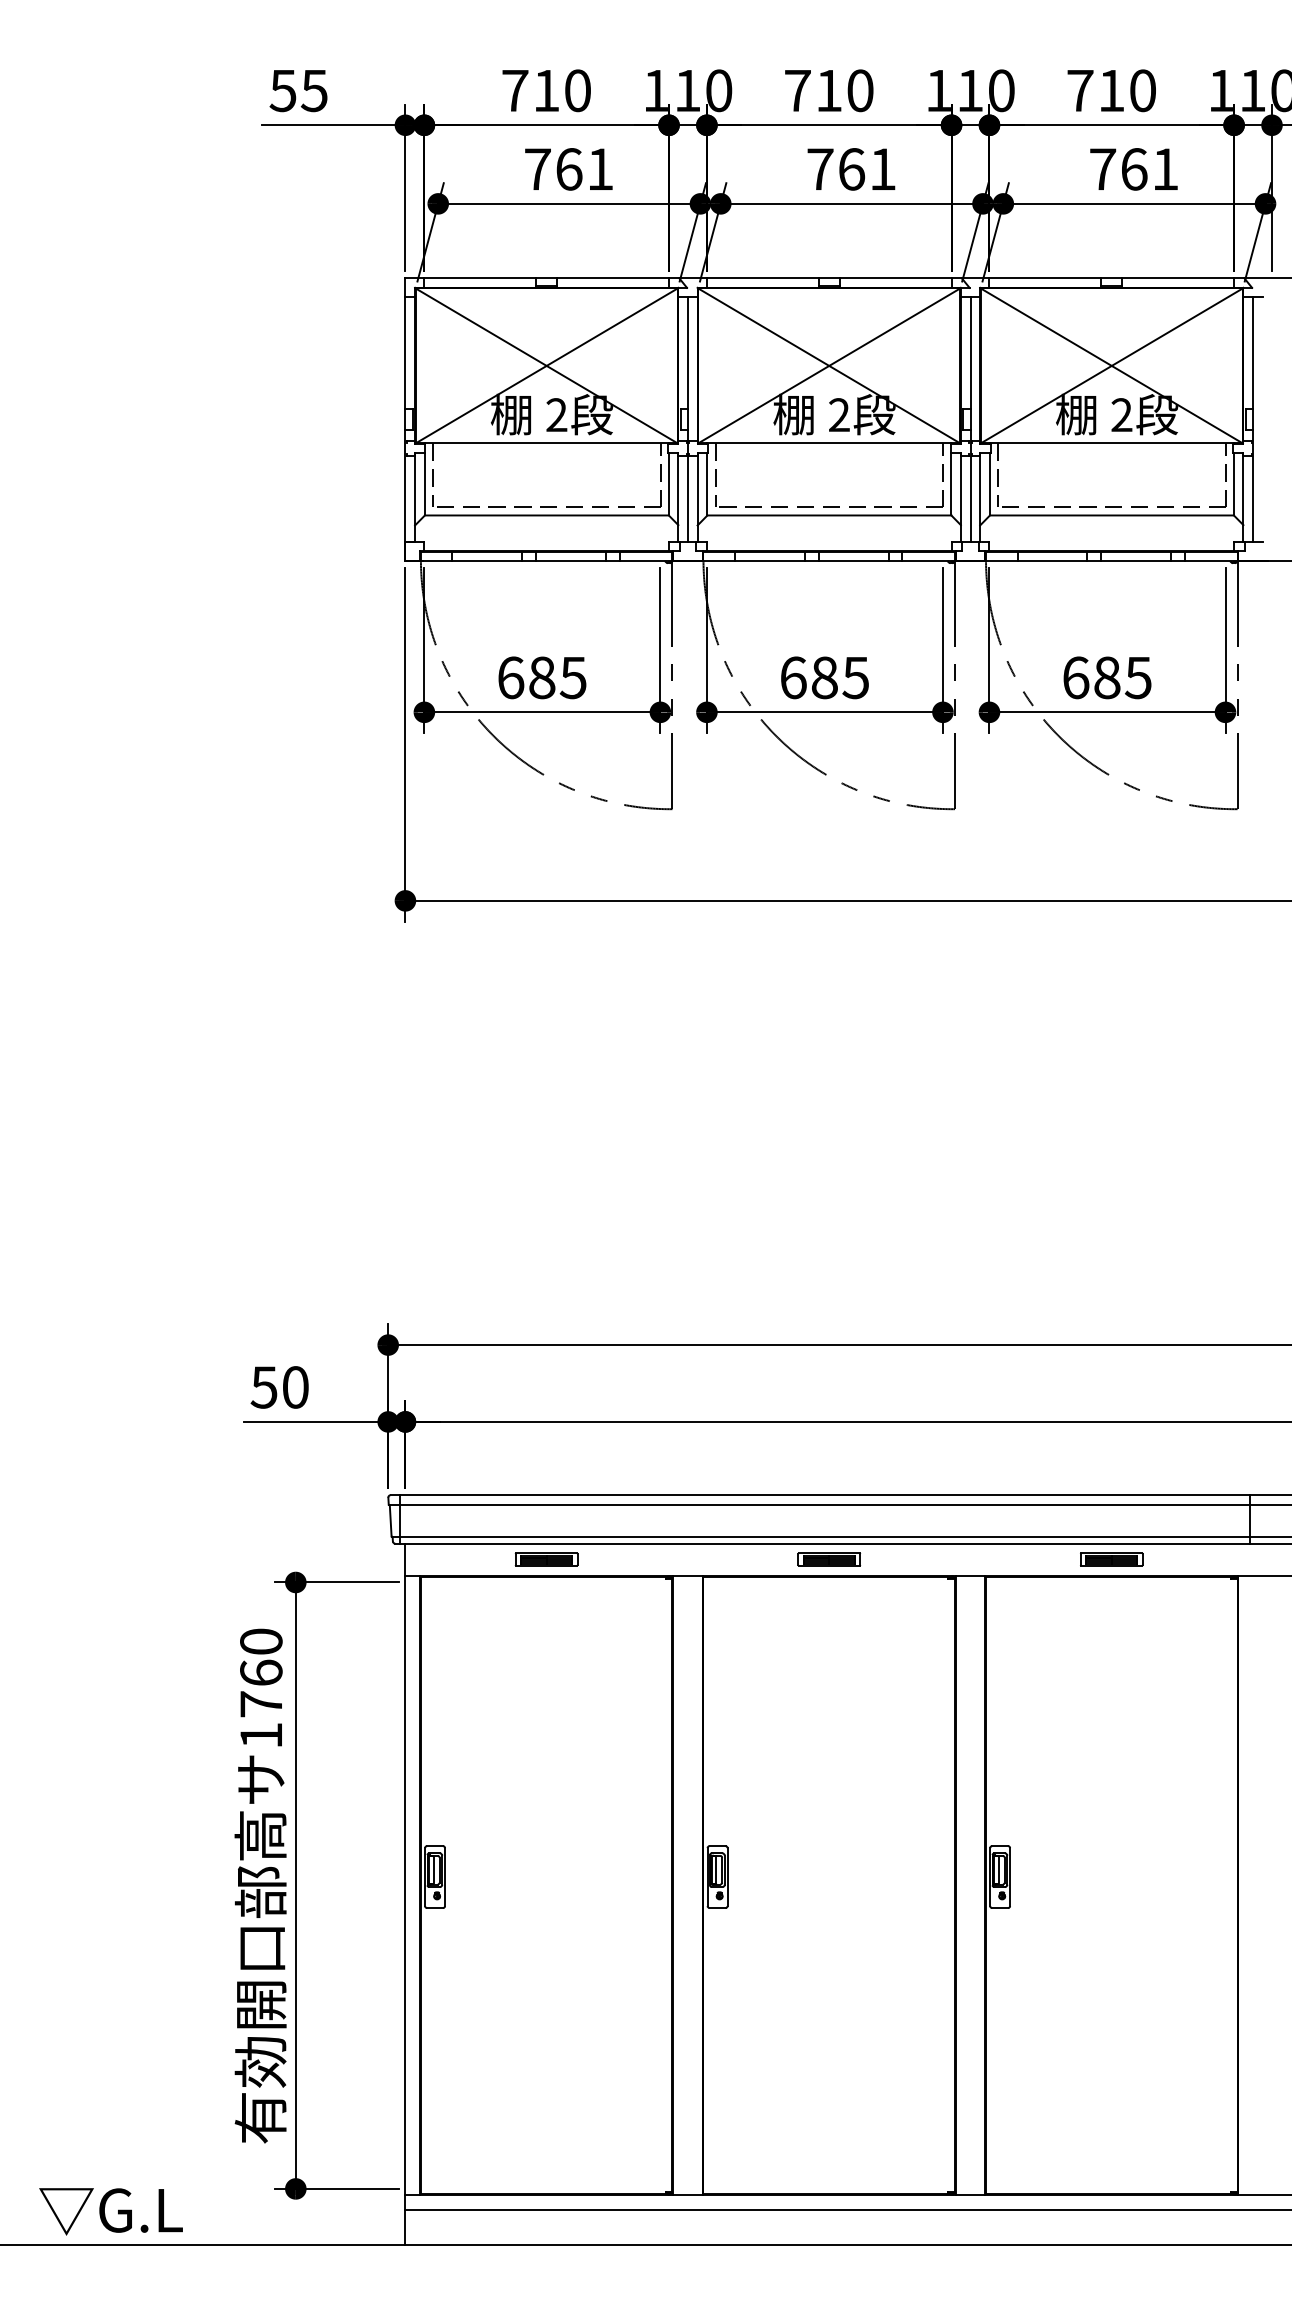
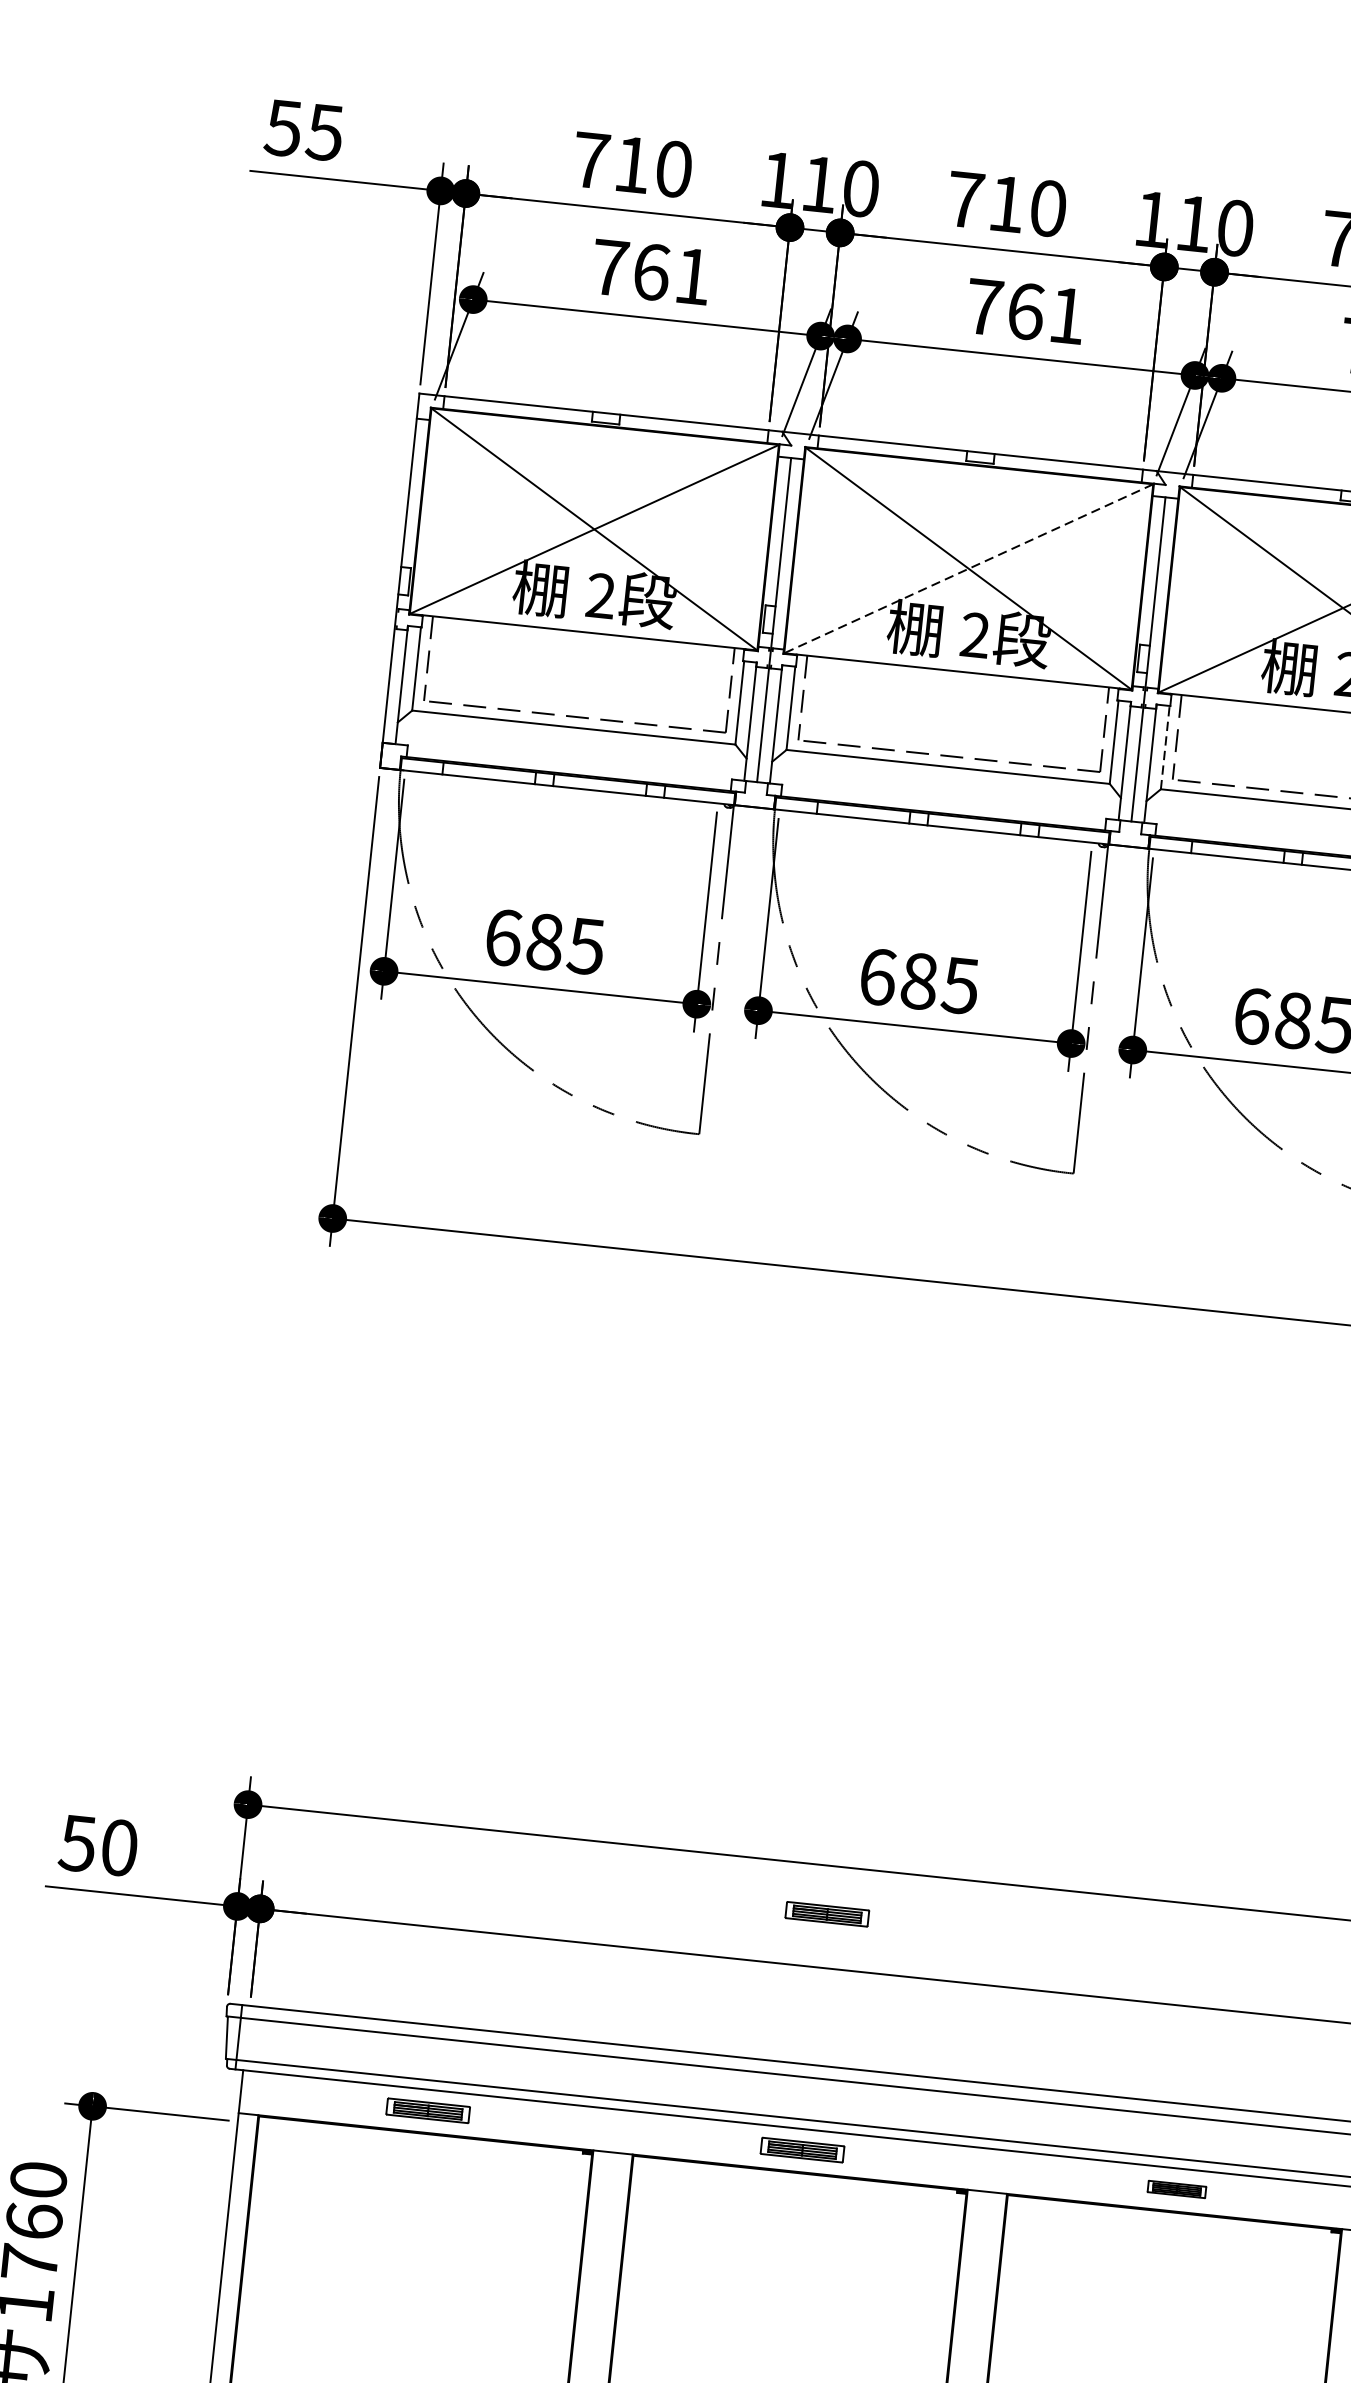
line: (828, 366) -> (967, 569), solid -> dashed
line: (989, 483) -> (1164, 746), solid -> dashed
part: (828, 1381) -> (826, 1914), added
part: (1111, 1559) -> (1176, 2189), size x0.7

